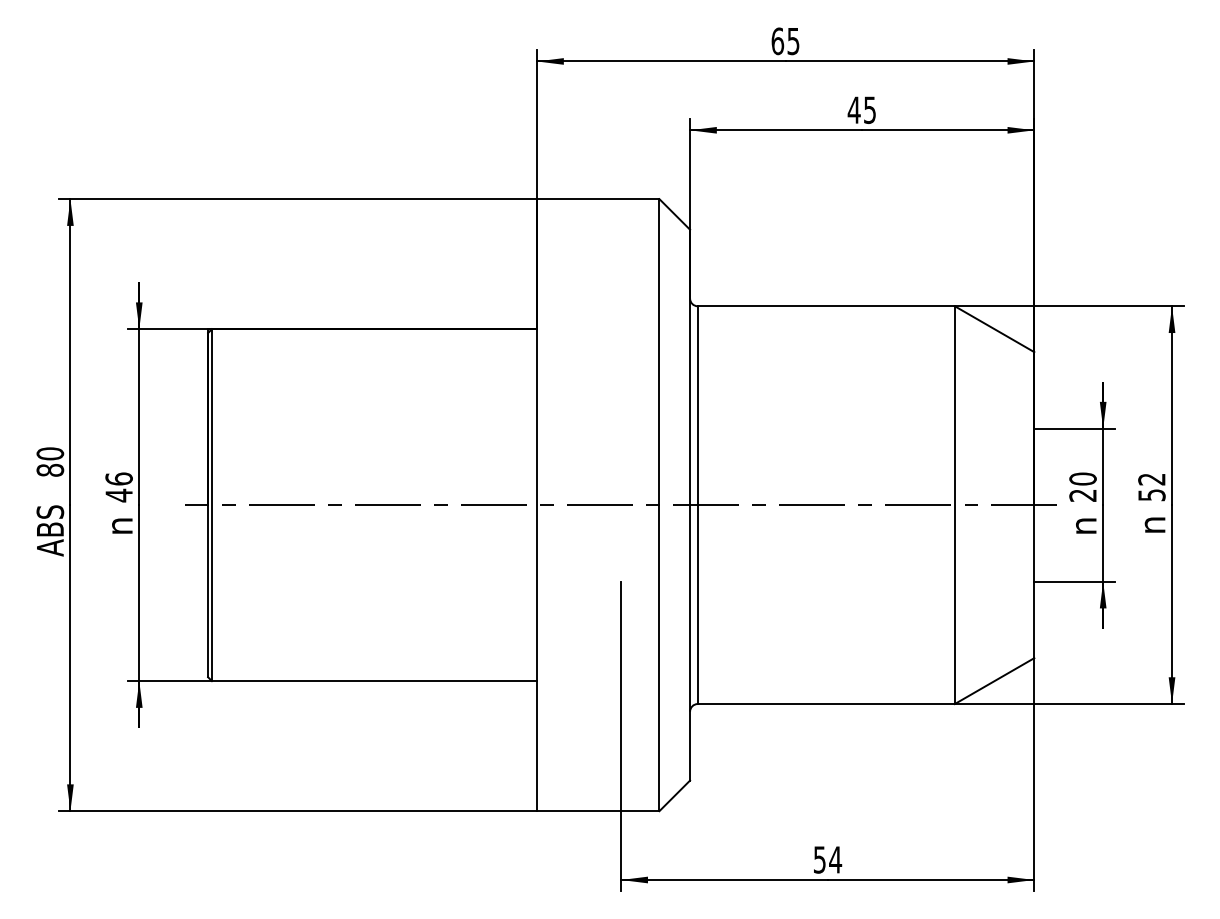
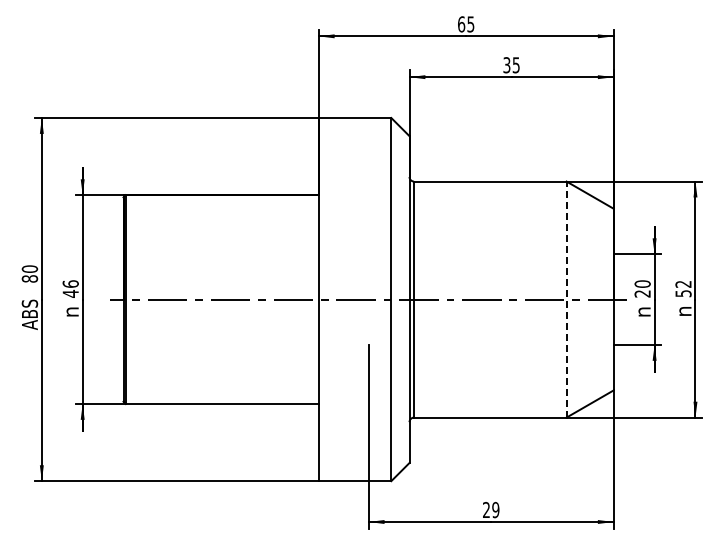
text: (853, 110) -> (506, 65), 45 -> 35
line: (954, 505) -> (566, 299), solid -> dashed
text: (828, 858) -> (491, 509), 54 -> 29

